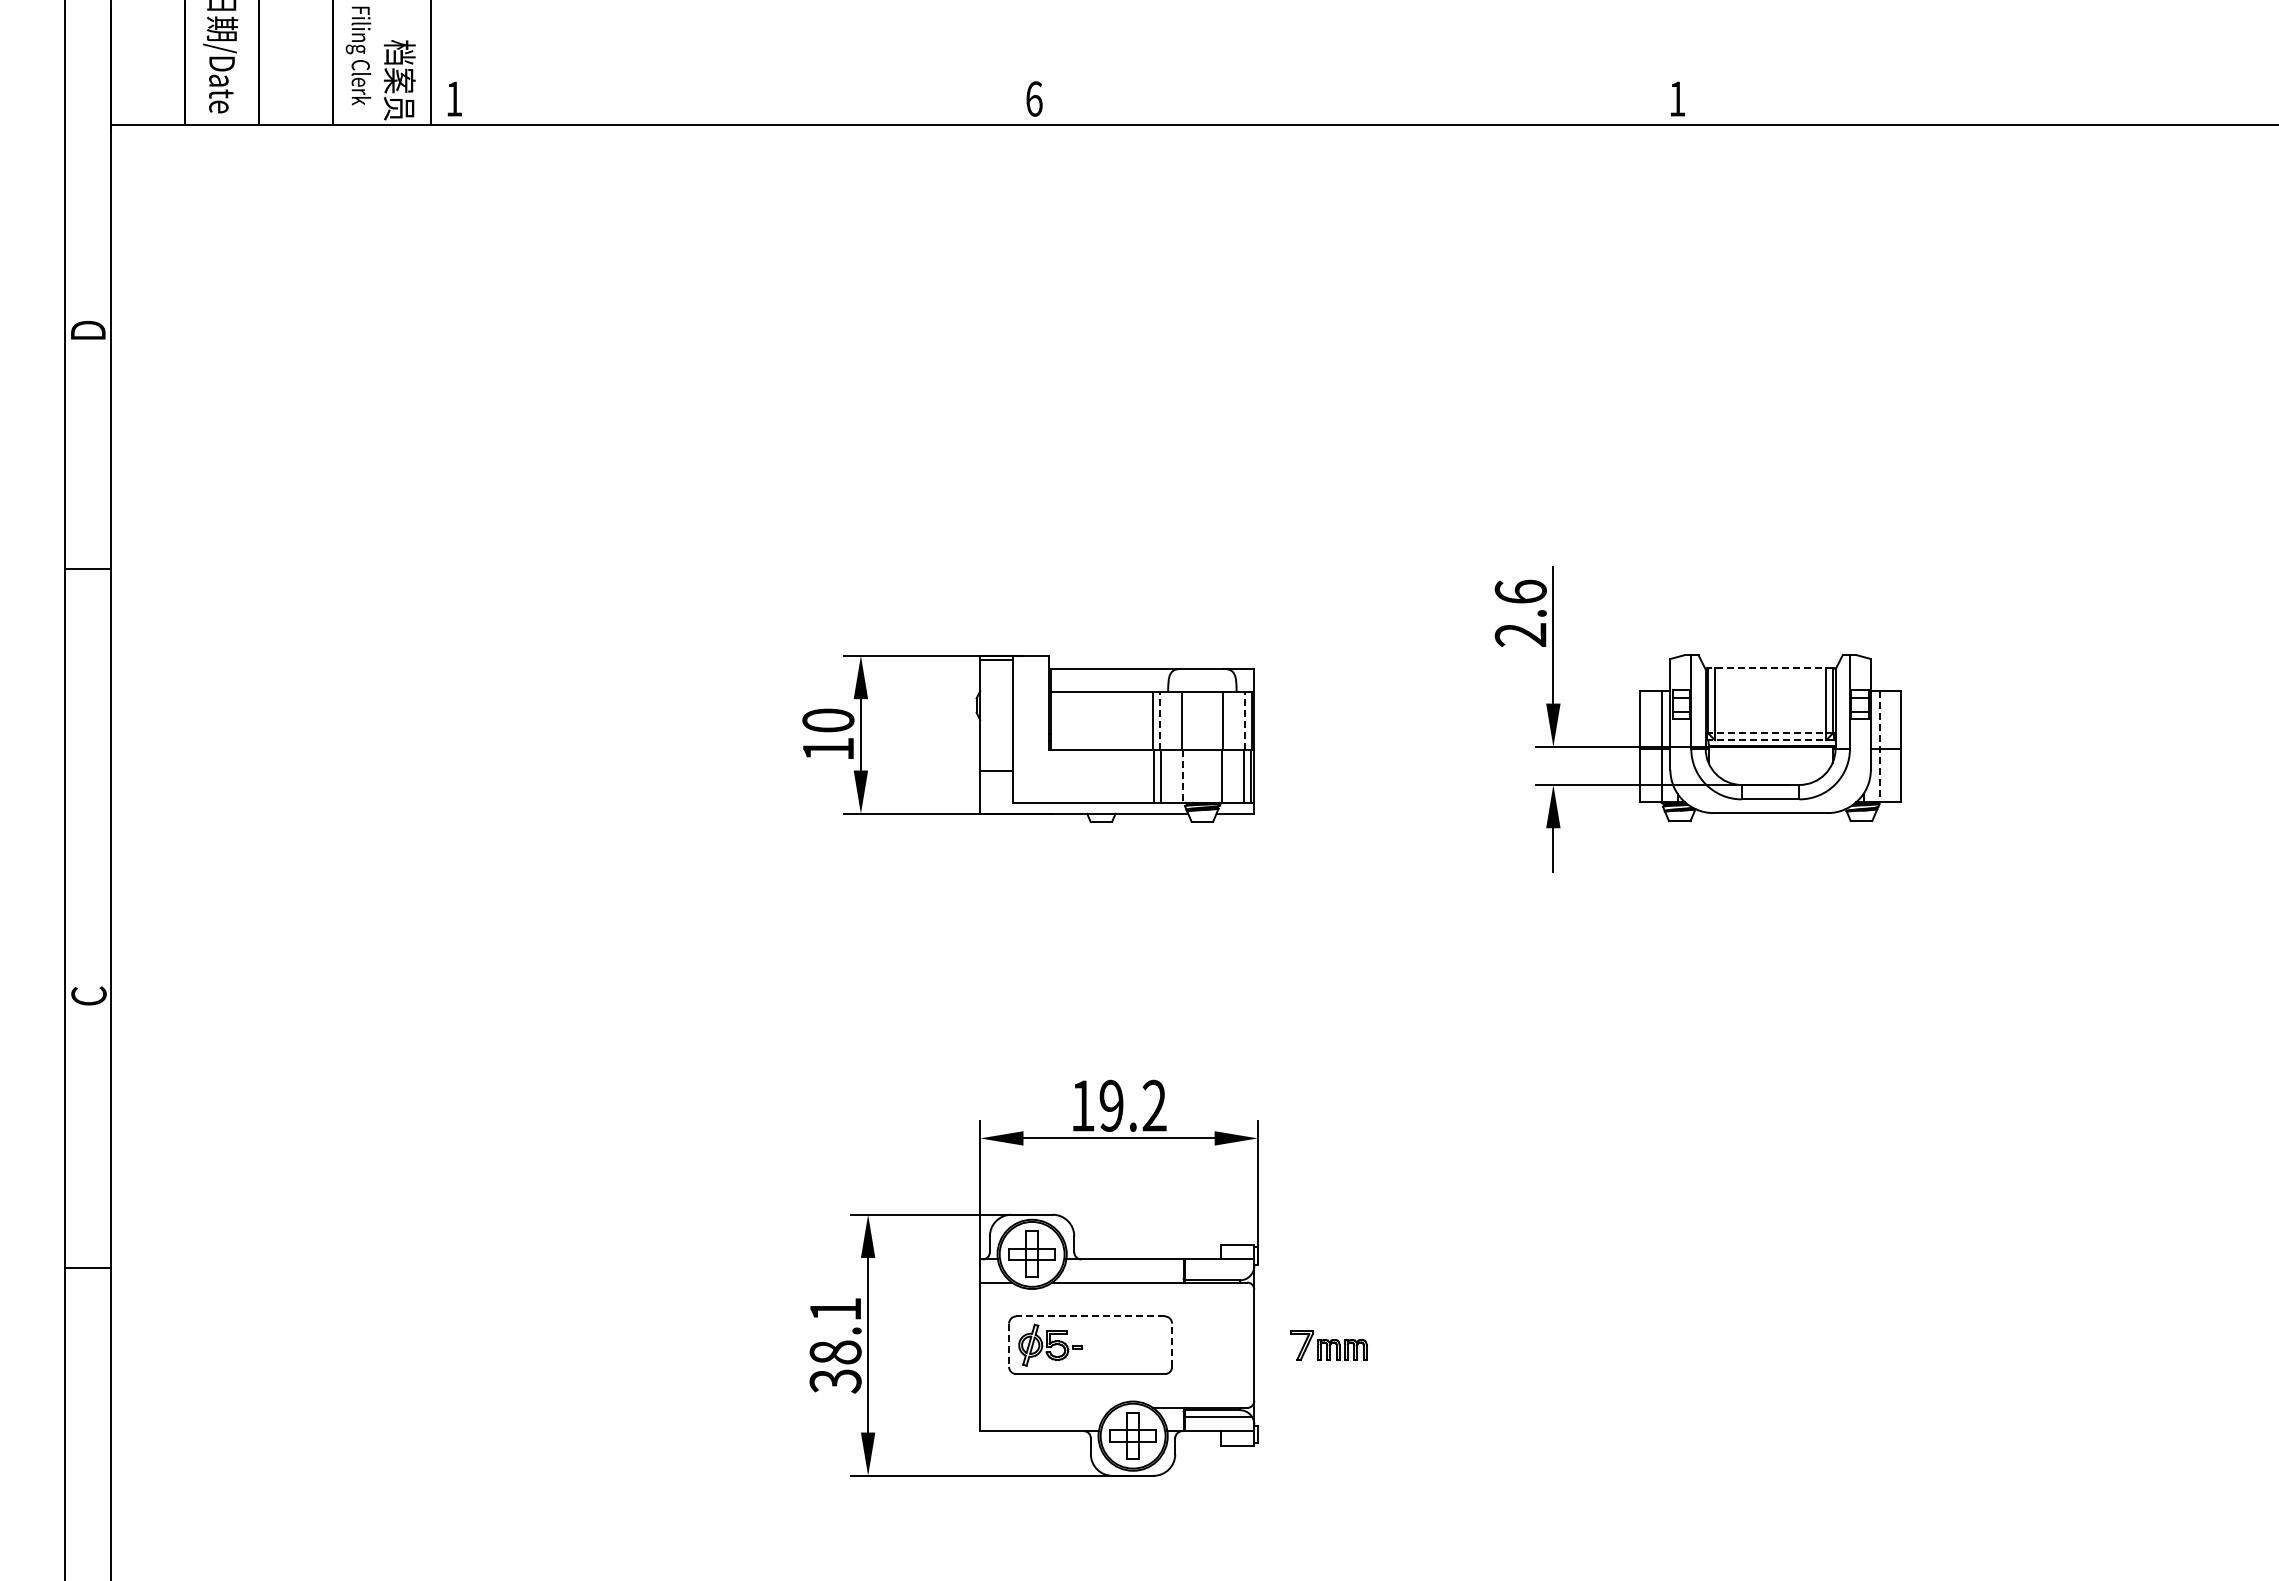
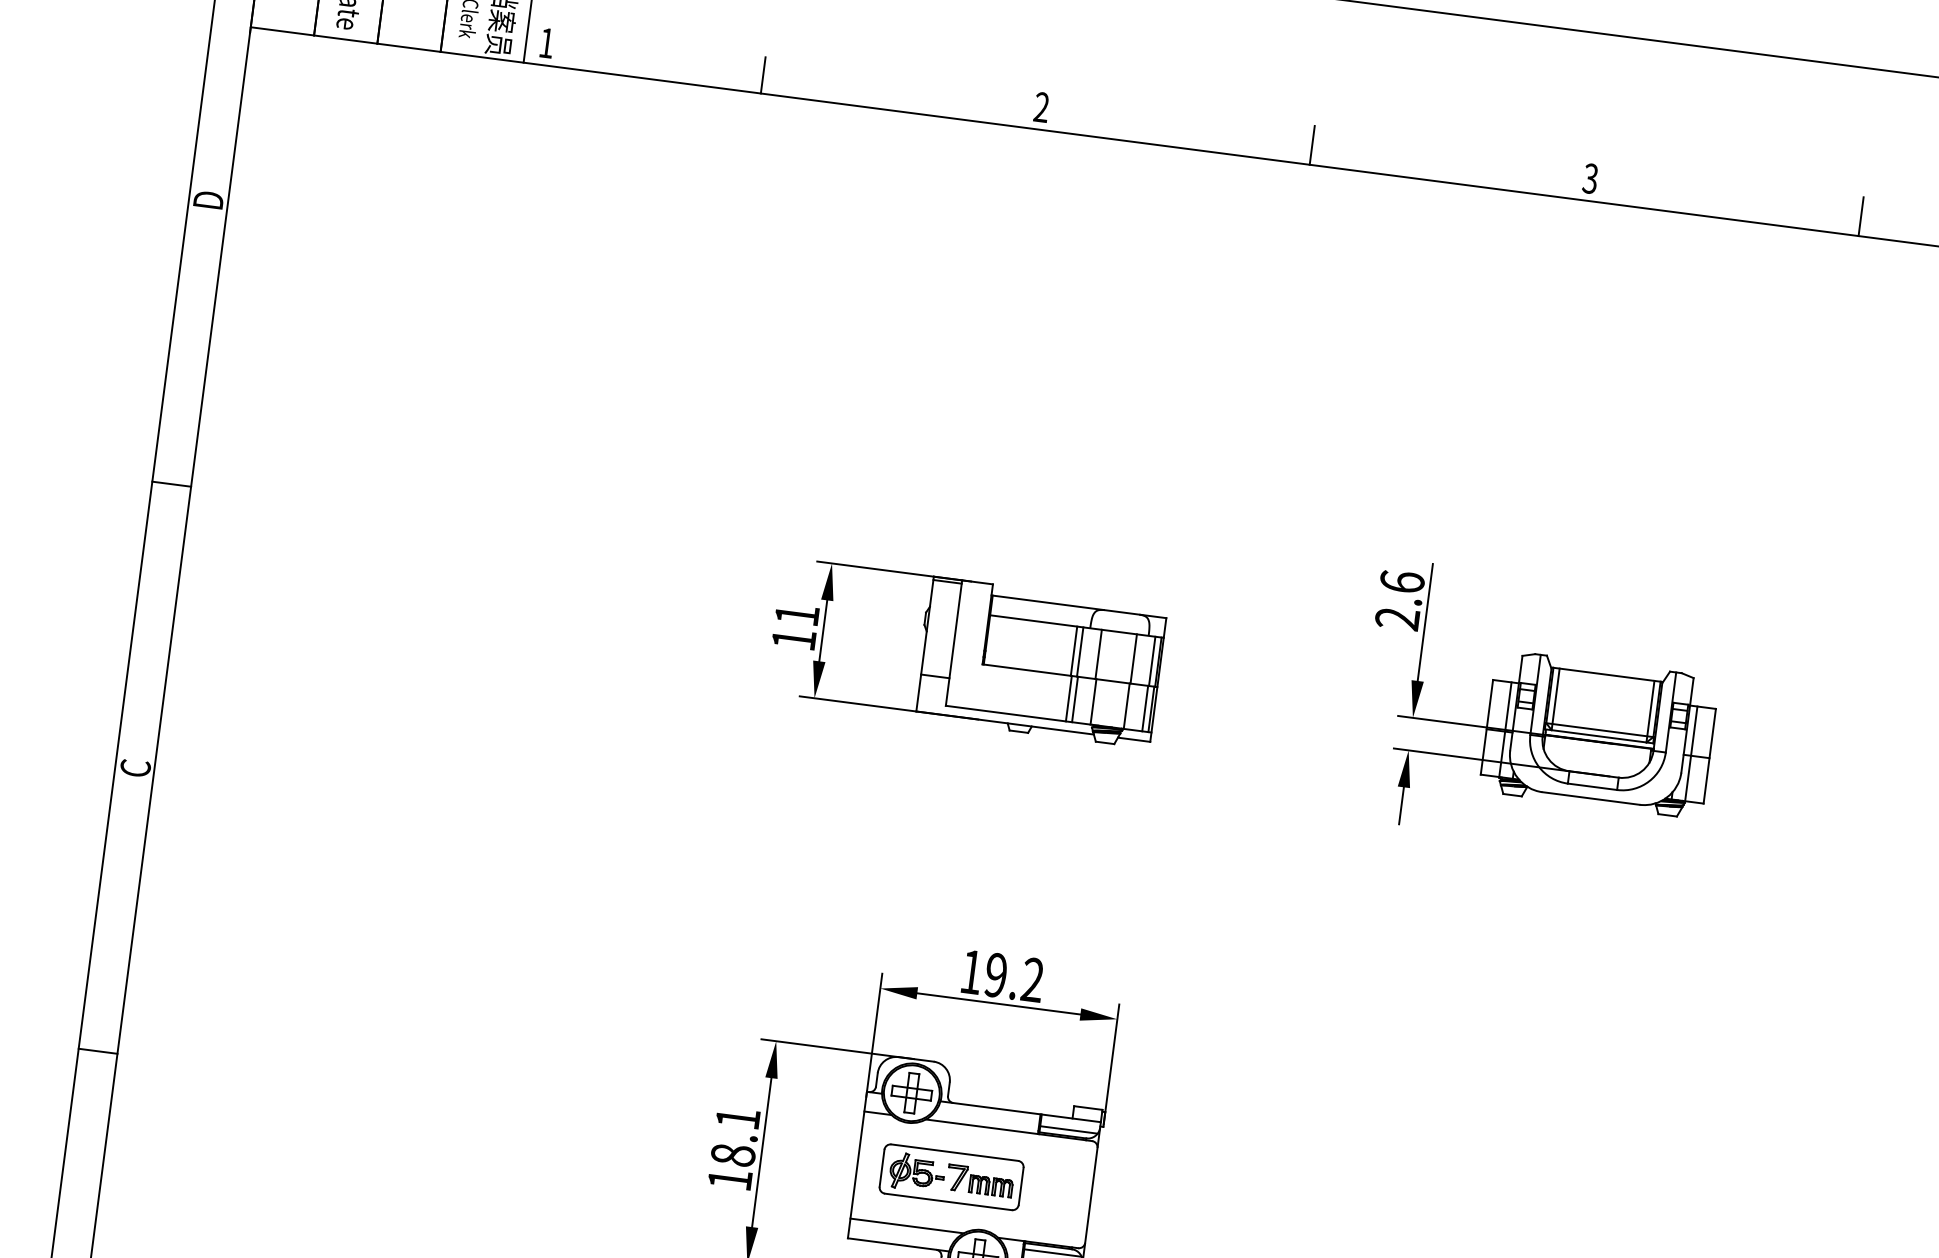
text: (1034, 98) -> (1041, 107), 6 -> 2
text: (1677, 98) -> (1590, 178), 1 -> 3
line: (1351, 101) -> (1312, 144), added
line: (1994, 101) -> (1860, 215), added
line: (708, 103) -> (763, 75), added
line: (87, 569) -> (171, 484), moved
line: (1770, 668) -> (1606, 675), dashed -> solid
text: (828, 720) -> (797, 615), 10 -> 11
line: (1160, 720) -> (1080, 651), dashed -> solid
line: (1244, 720) -> (1152, 661), dashed -> solid
line: (1770, 733) -> (1599, 730), dashed -> solid
line: (1770, 740) -> (1598, 736), dashed -> solid
line: (1879, 747) -> (1691, 754), dashed -> solid
line: (1182, 776) -> (1093, 702), dashed -> solid
line: (87, 1267) -> (97, 1050), moved
line: (1218, 1273) -> (1068, 1130), added
line: (1090, 1316) -> (954, 1152), dashed -> solid
line: (1009, 1345) -> (882, 1168), dashed -> solid
line: (1172, 1345) -> (1021, 1186), dashed -> solid
part: (1328, 1345) -> (979, 1181), moved
text: (835, 1381) -> (729, 1179), 38.1 -> 18.1
line: (1046, 1408) -> (906, 1226), added

